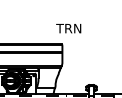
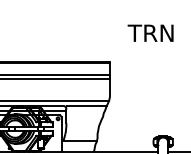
text: (68, 28) -> (150, 33), moved

